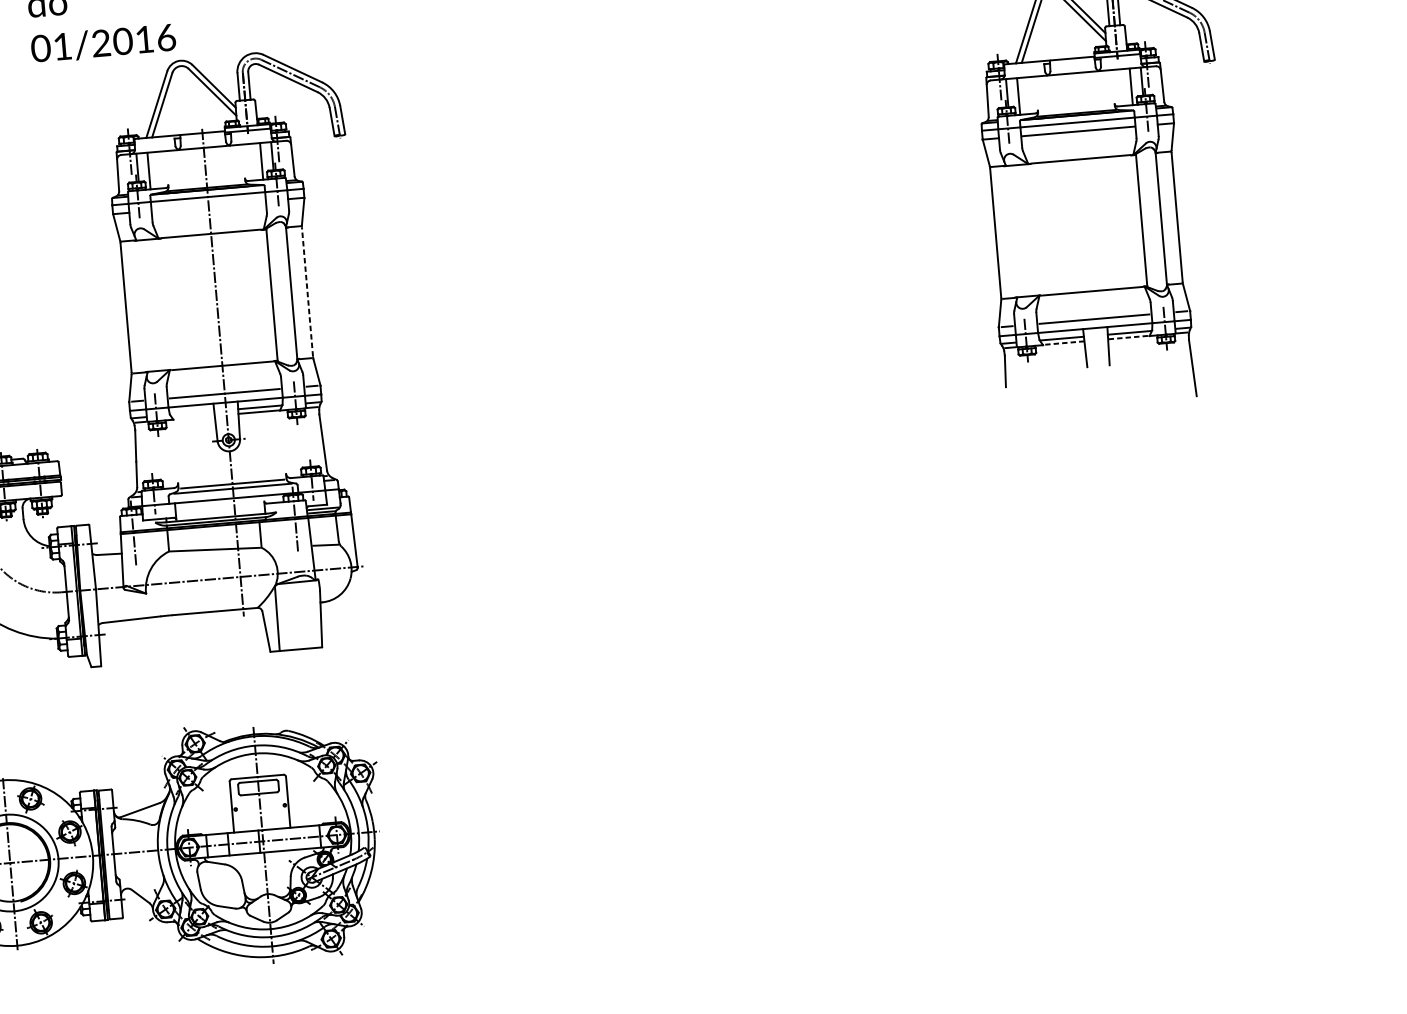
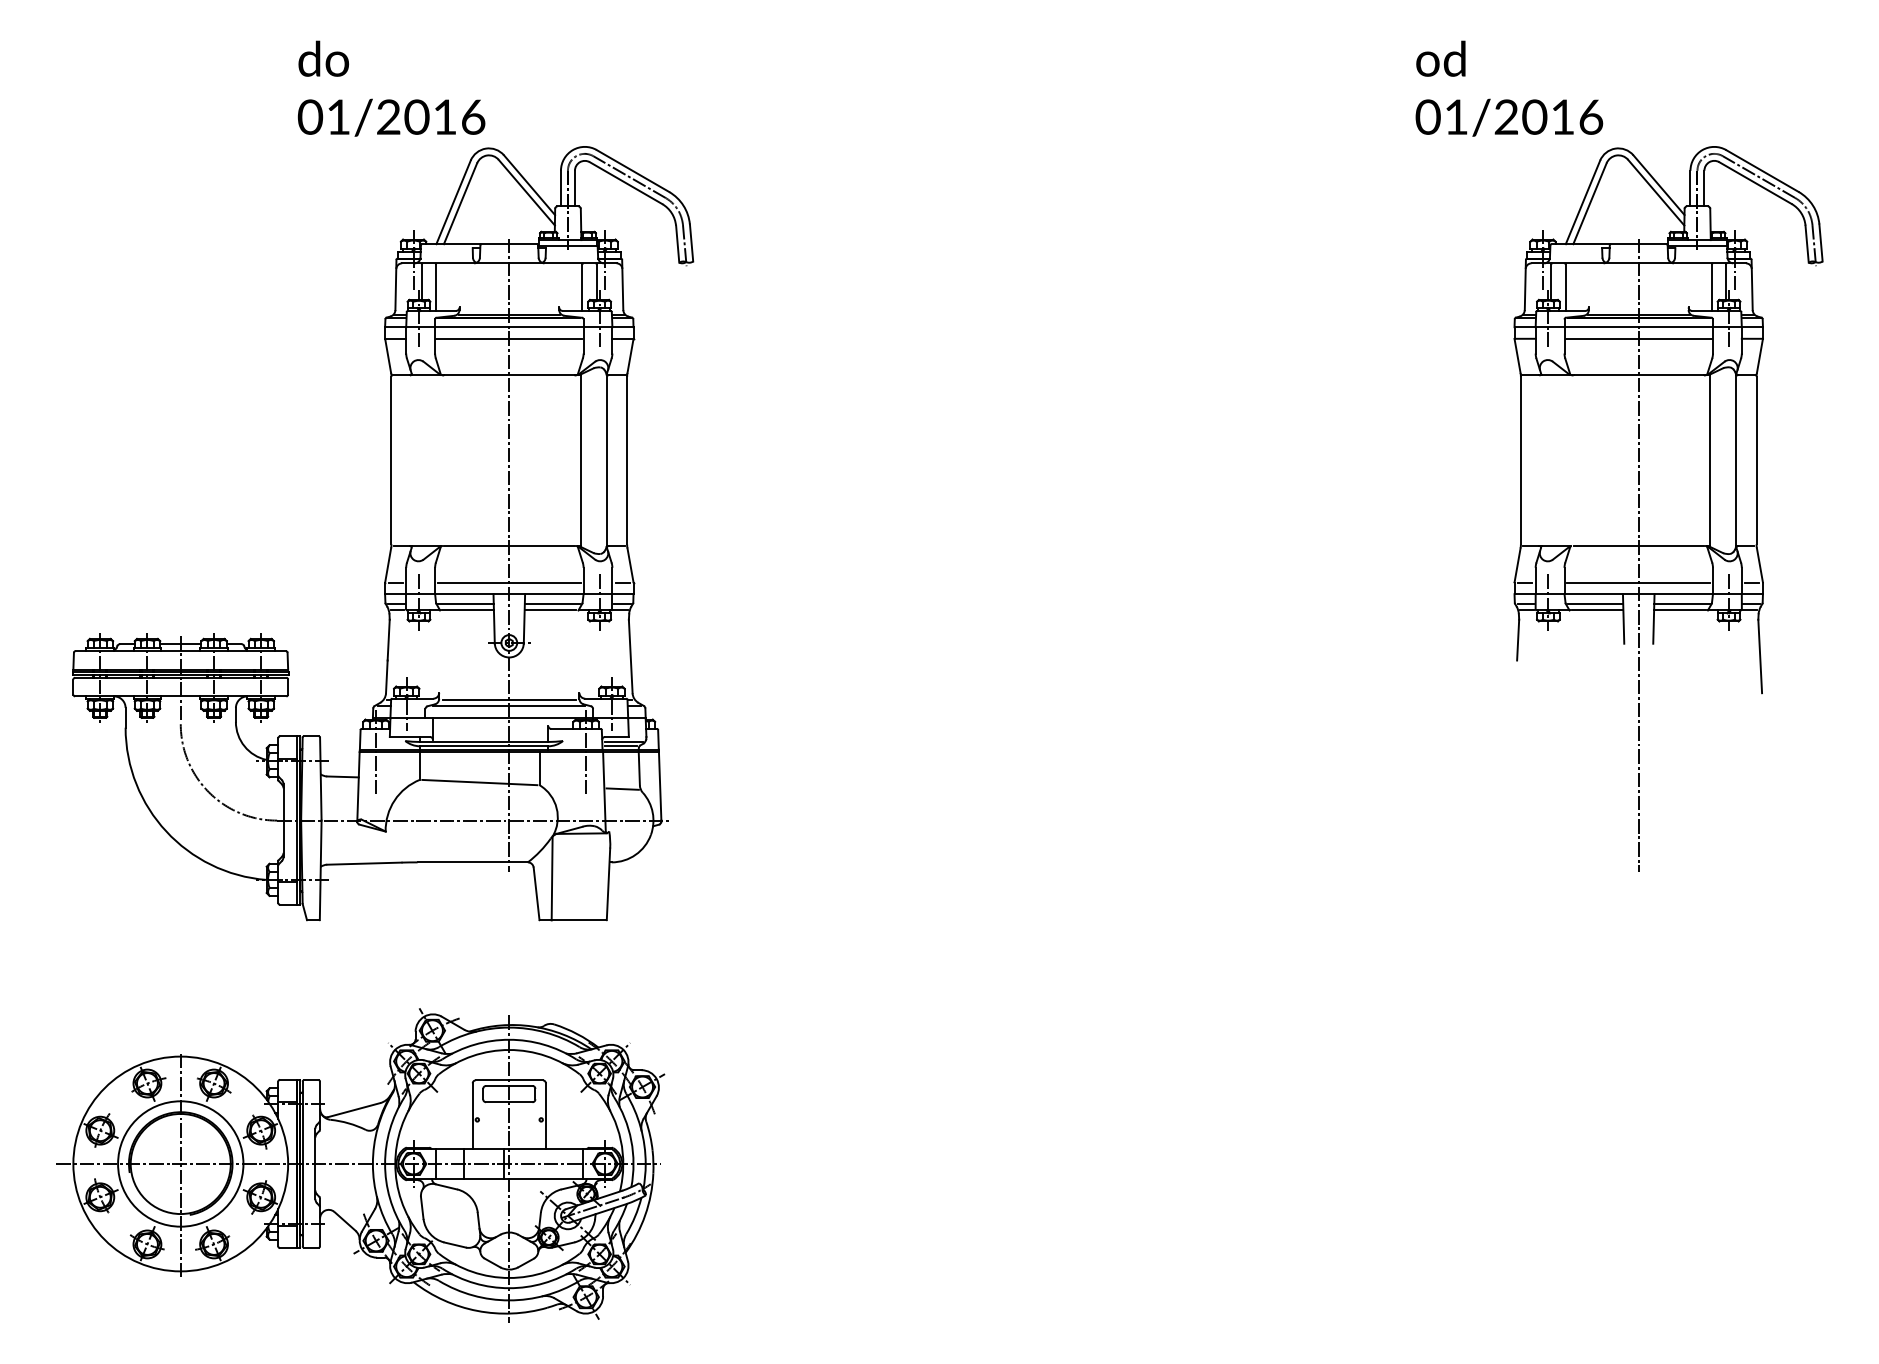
line: (208, 205) -> (509, 338), added
line: (307, 291) -> (627, 460), dashed -> solid
line: (1092, 298) -> (1638, 555), added
line: (1127, 337) -> (1679, 610), dashed -> solid
line: (1064, 343) -> (1597, 610), dashed -> solid
line: (192, 413) -> (465, 604), added
line: (194, 417) -> (467, 610), added

